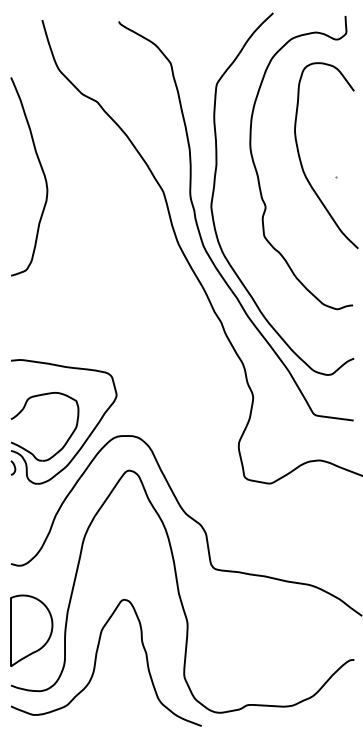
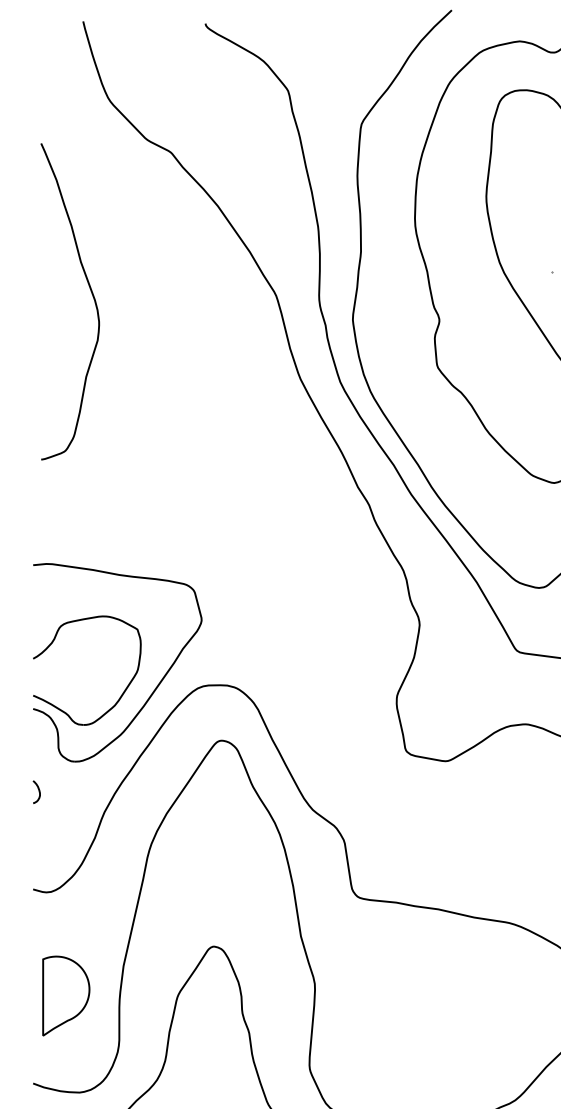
curve: (41, 170) -> (89, 291), moved
curve: (13, 466) -> (37, 789), moved
part: (31, 630) -> (65, 995), size x0.7

